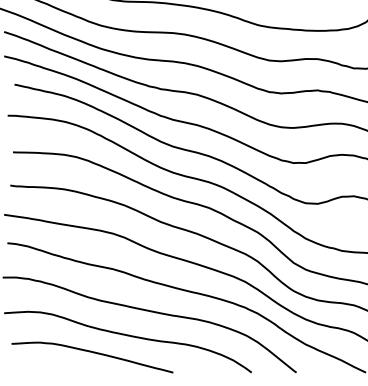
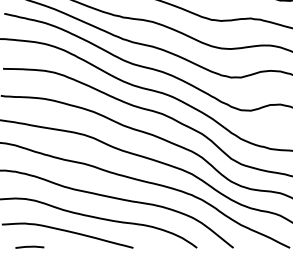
line: (45, 371) -> (29, 247), added

